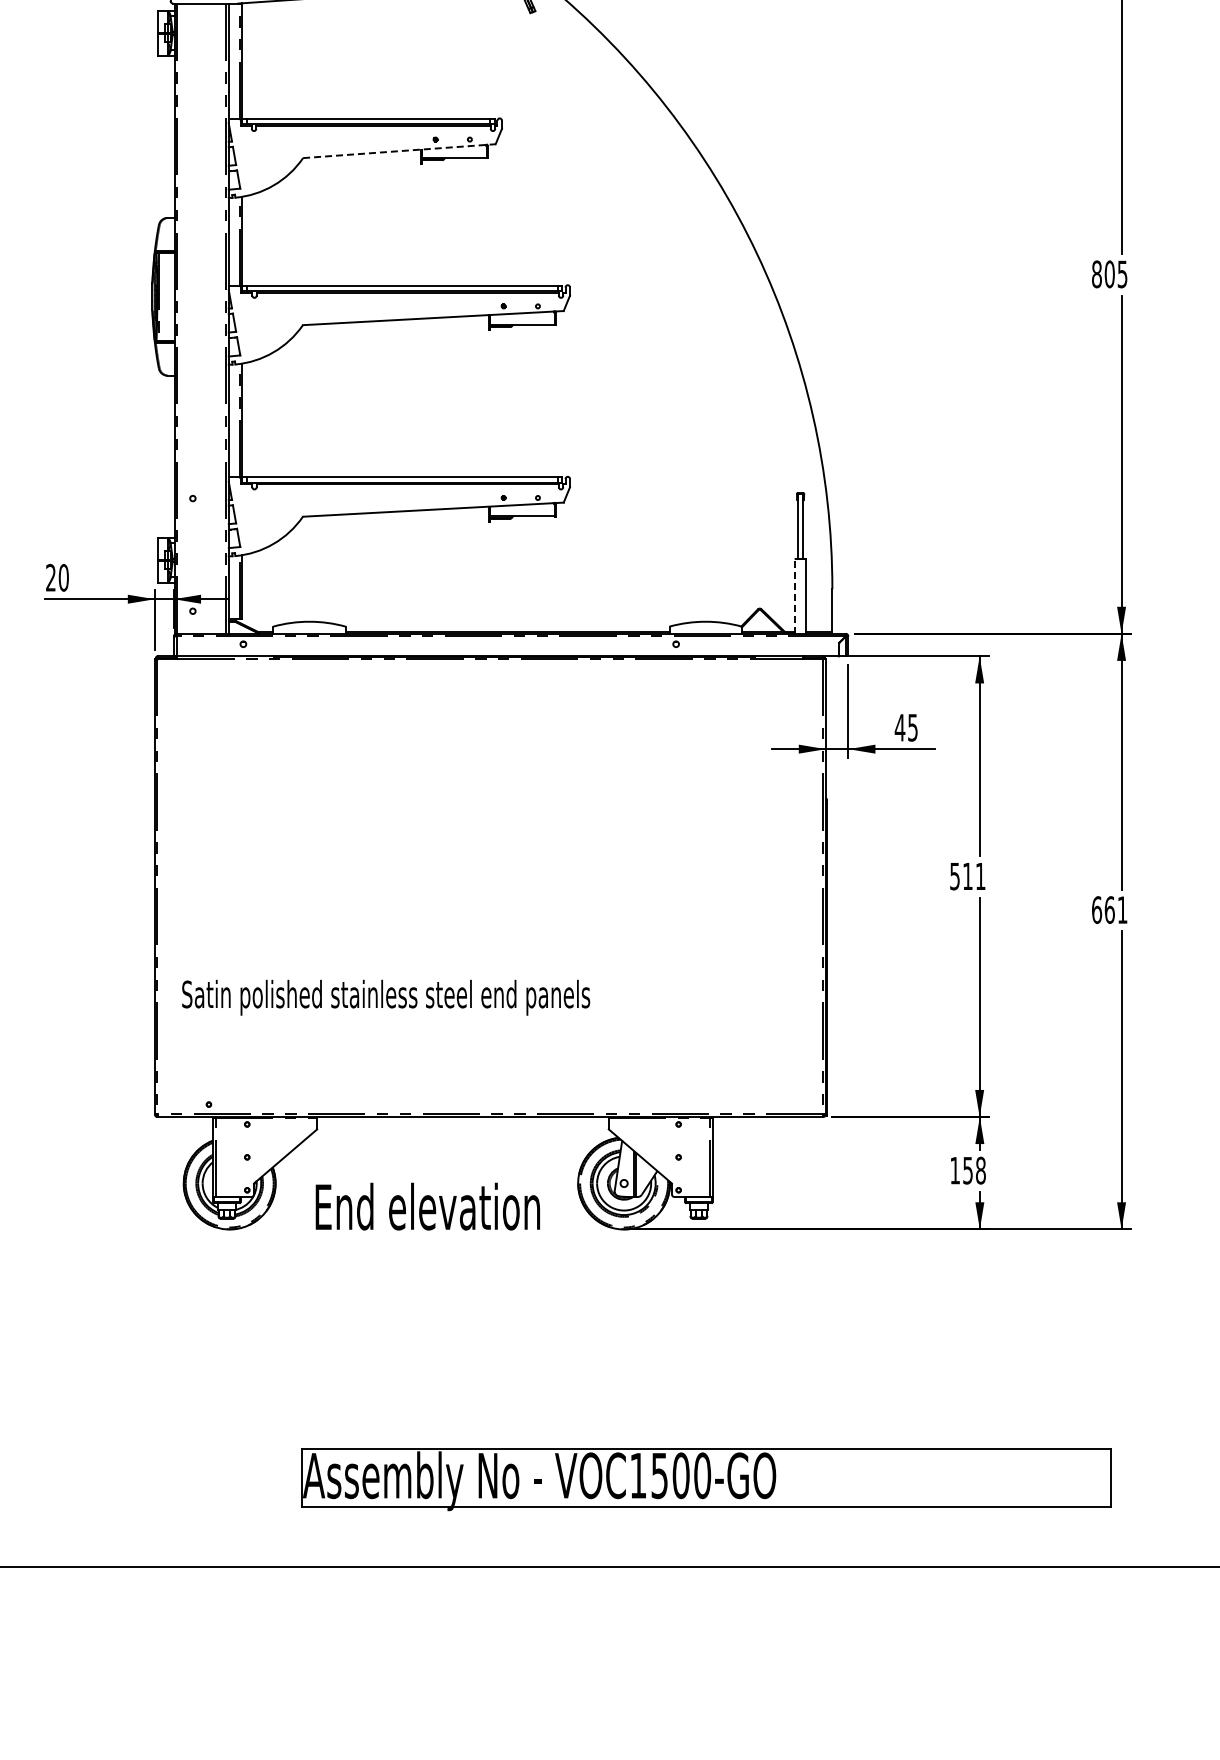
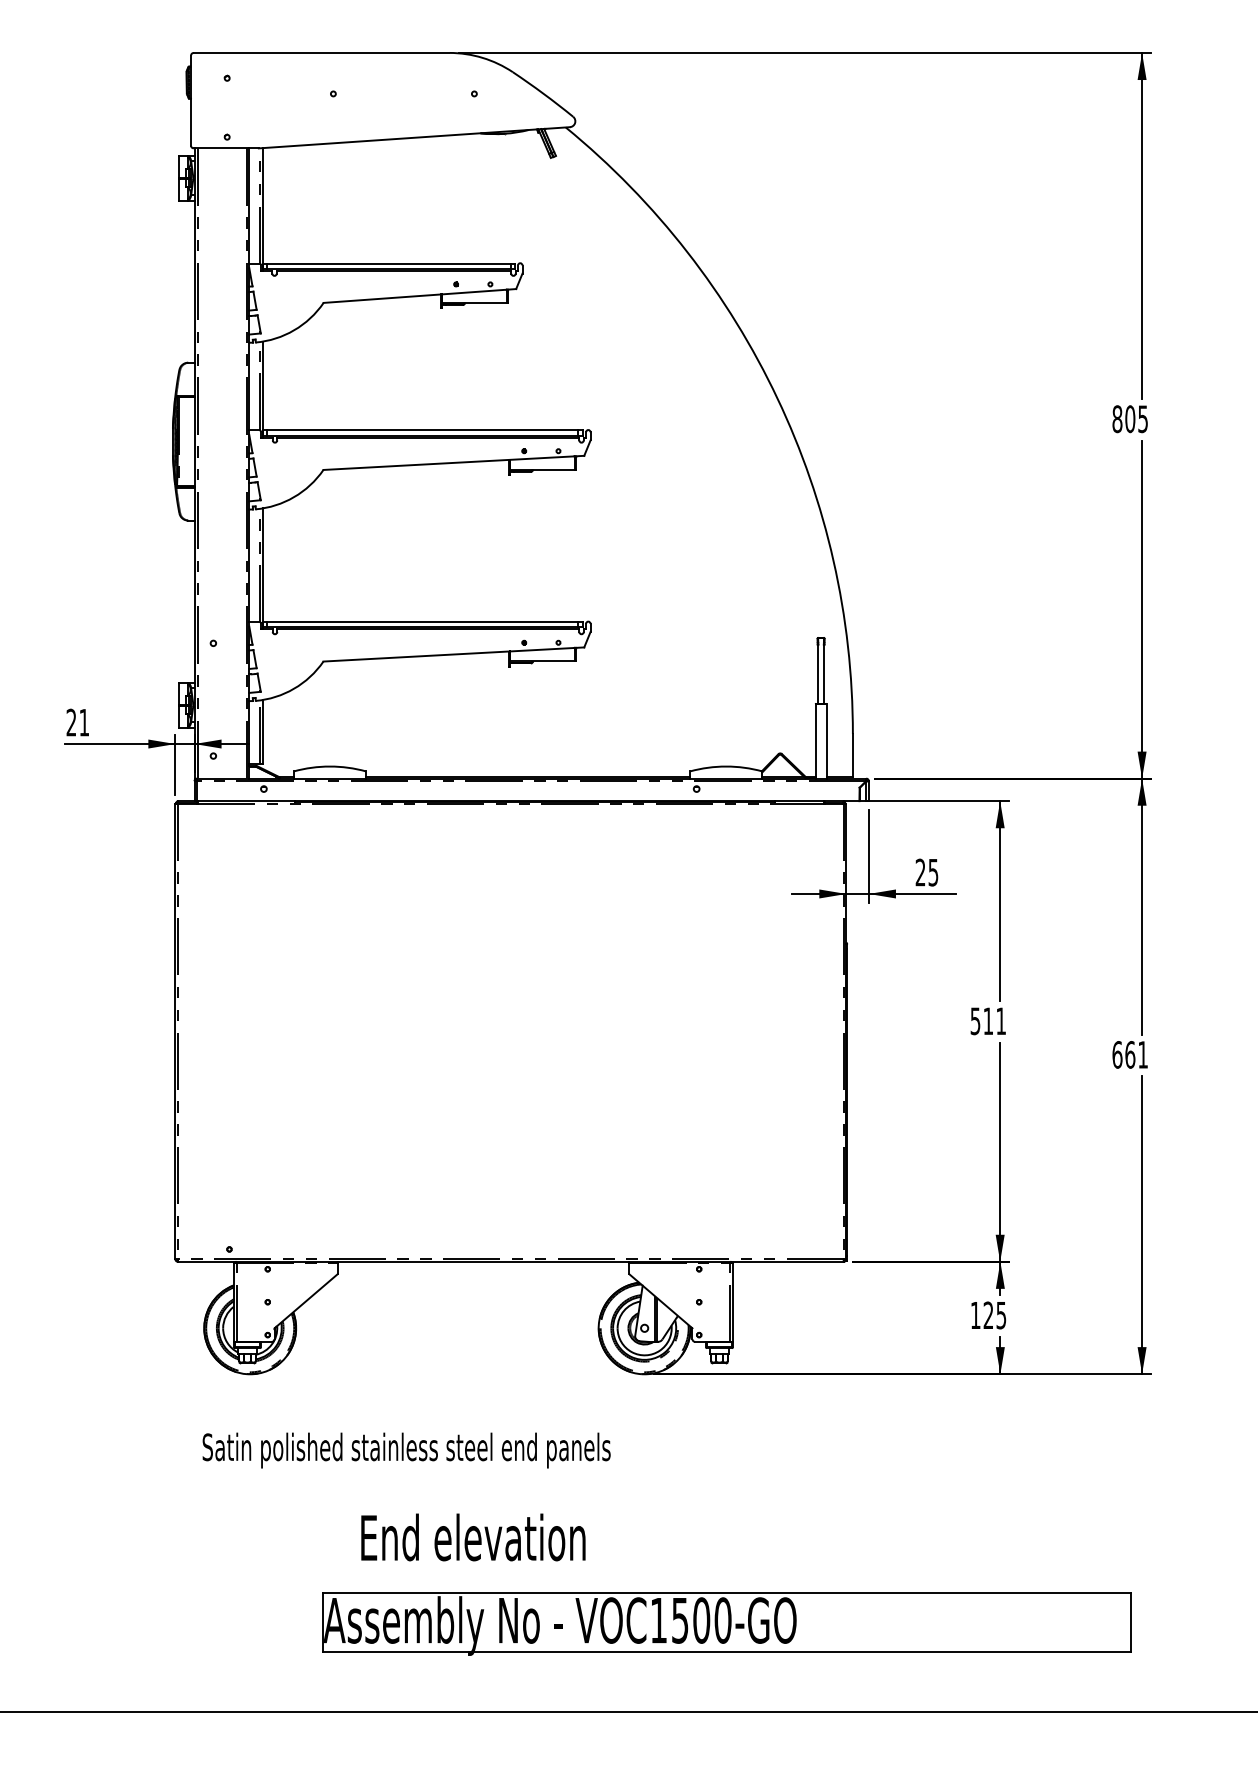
line: (398, 150) -> (419, 295), dashed -> solid
text: (63, 577) -> (84, 722), 20 -> 21
line: (794, 595) -> (815, 740), dashed -> solid
text: (899, 727) -> (920, 872), 45 -> 25
text: (385, 997) -> (406, 1450), moved
text: (973, 1170) -> (994, 1315), 158 -> 125
text: (427, 1206) -> (473, 1537), moved

